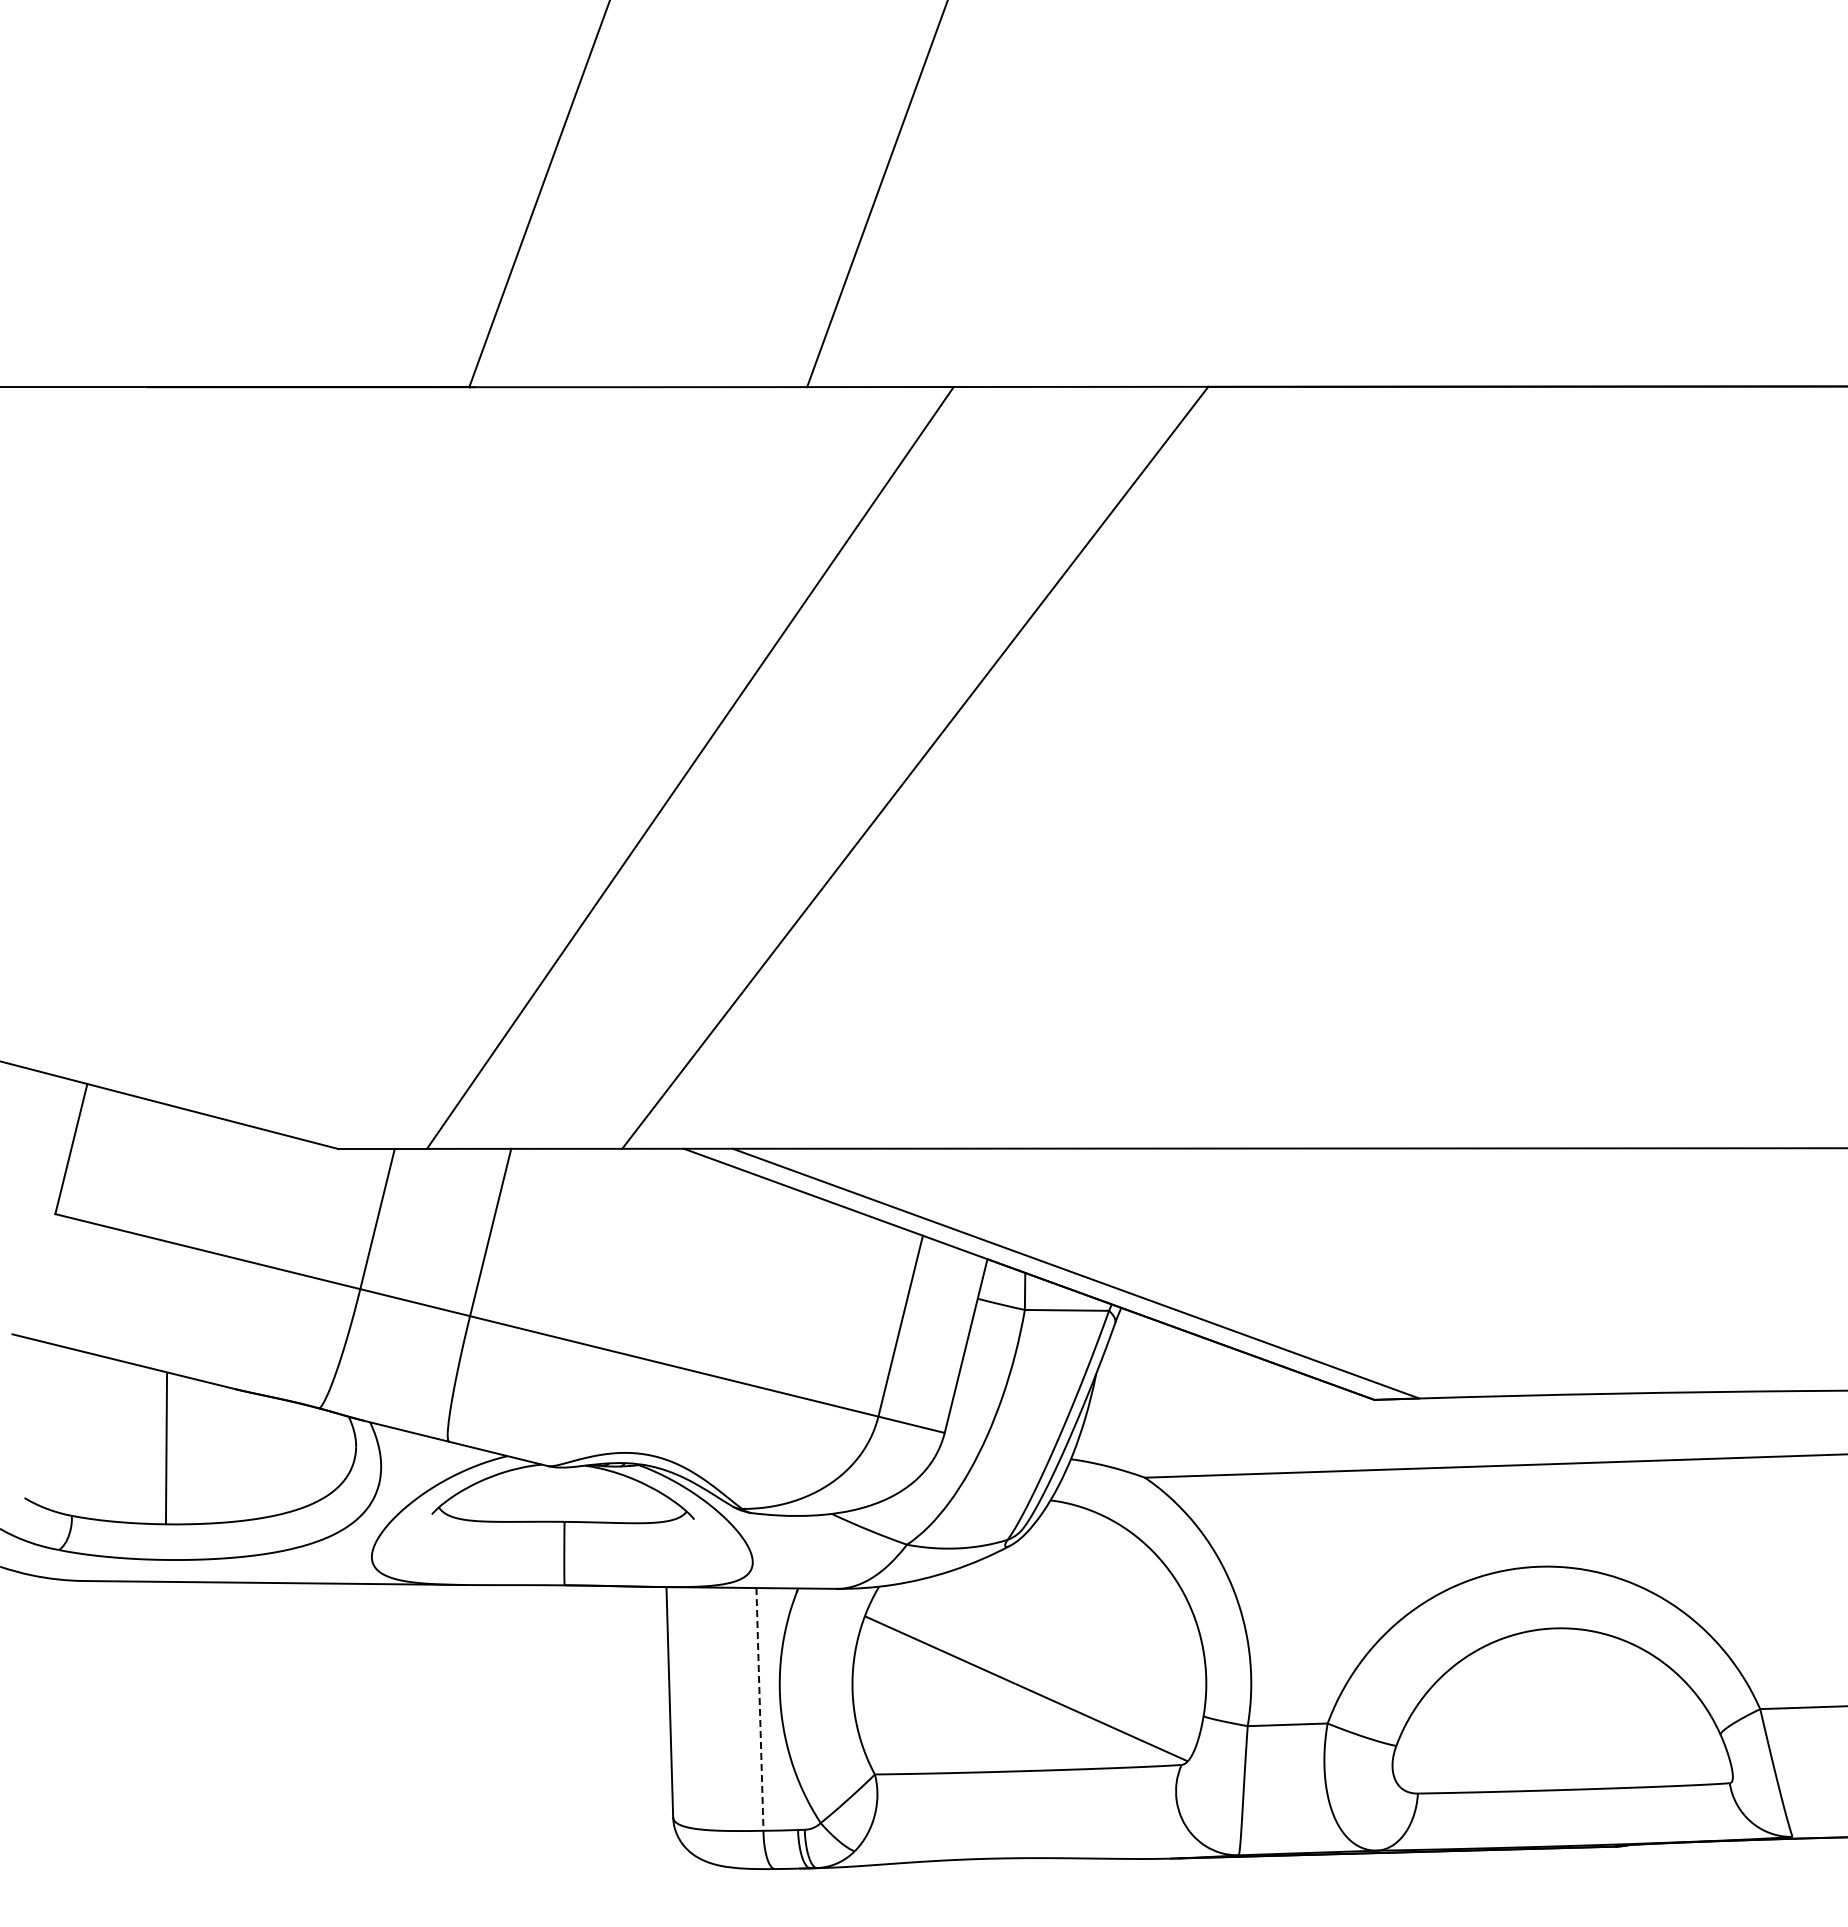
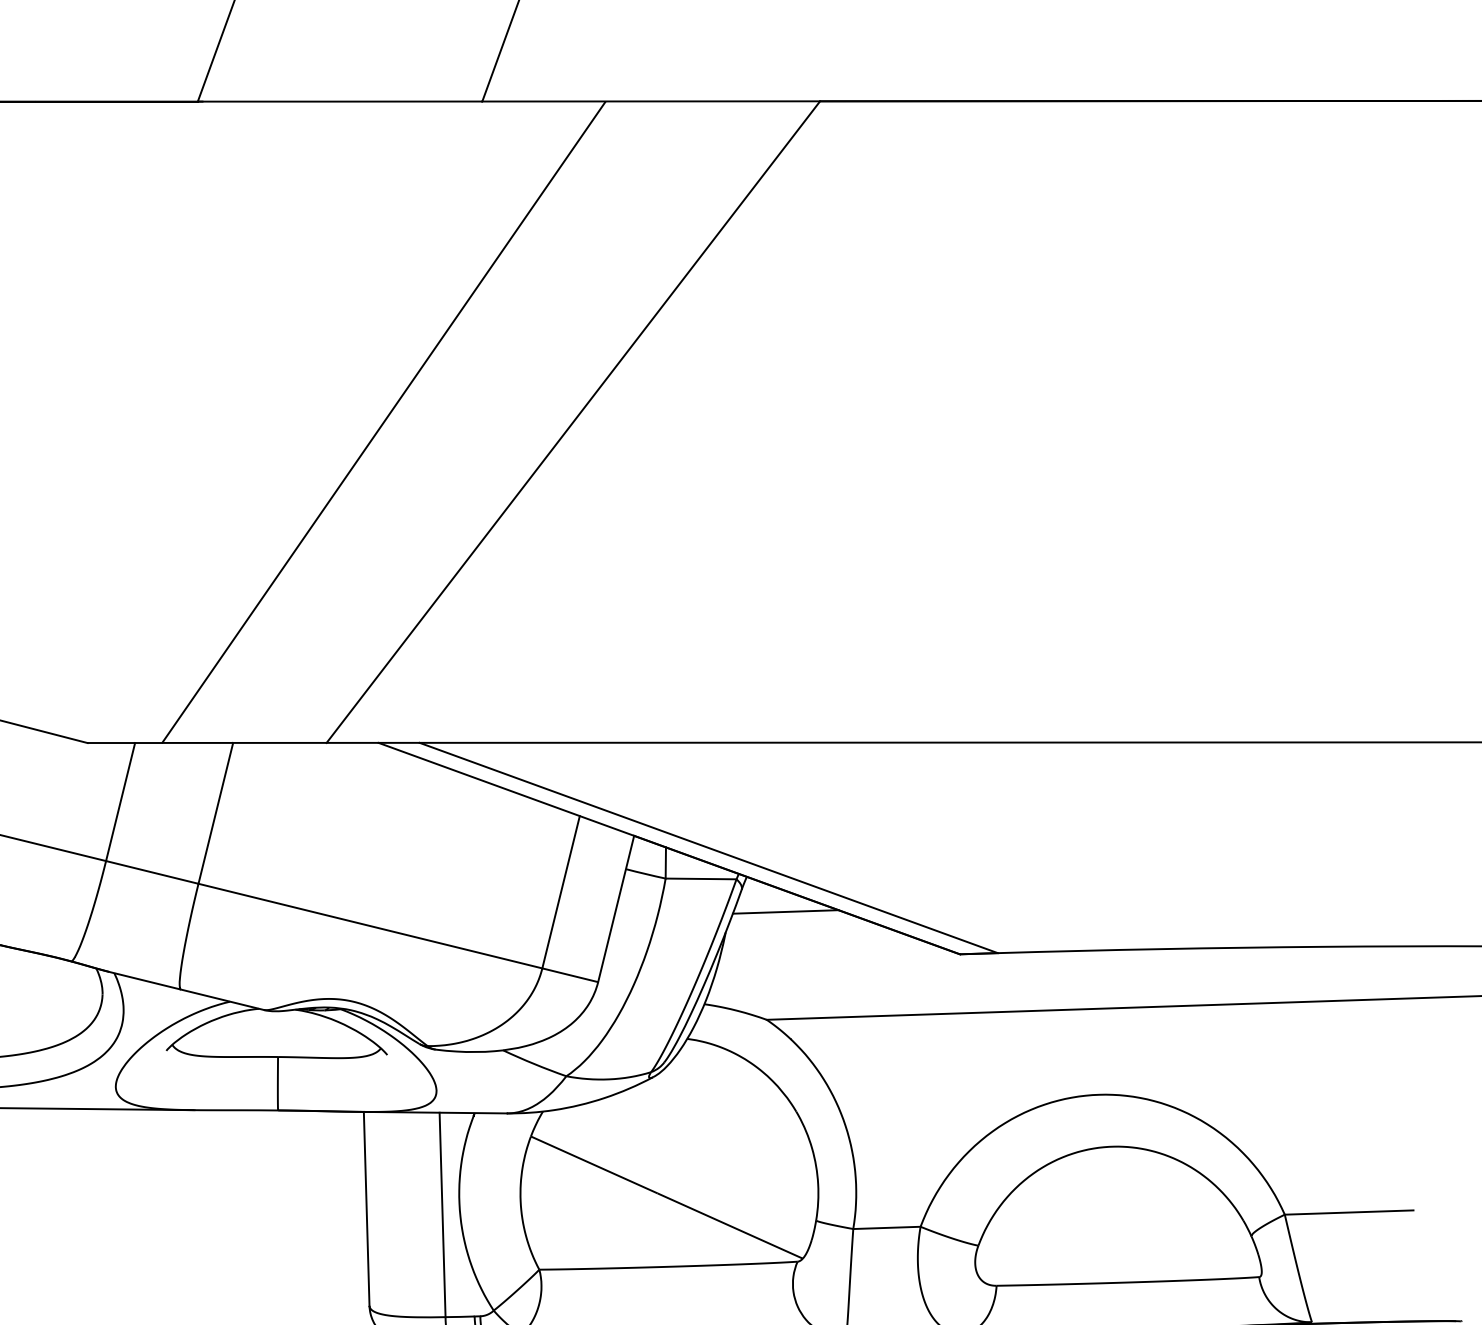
line: (1167, 1349) -> (785, 911), added
line: (759, 1709) -> (442, 1214), dashed -> solid

